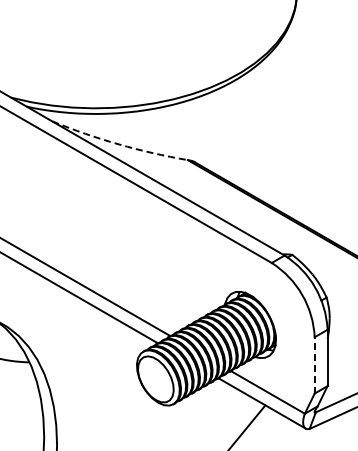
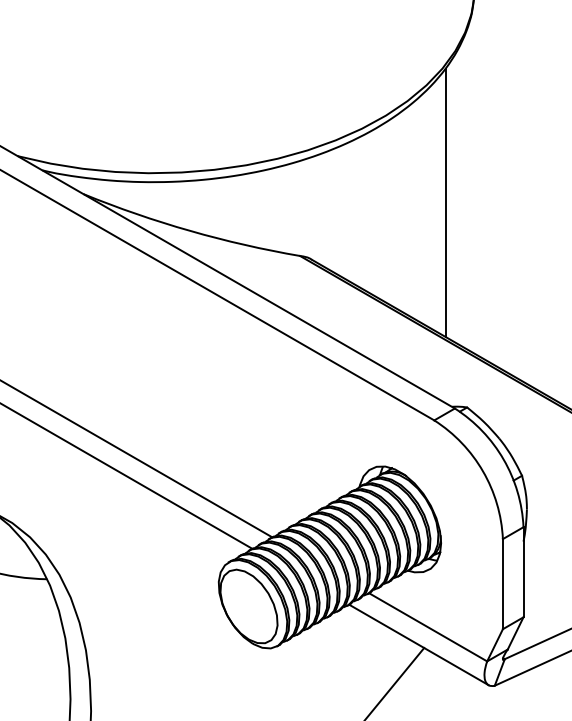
line: (278, 126) -> (445, 202), added
arc: (119, 144) -> (190, 231), dashed -> solid
line: (314, 364) -> (502, 582), dashed -> solid

